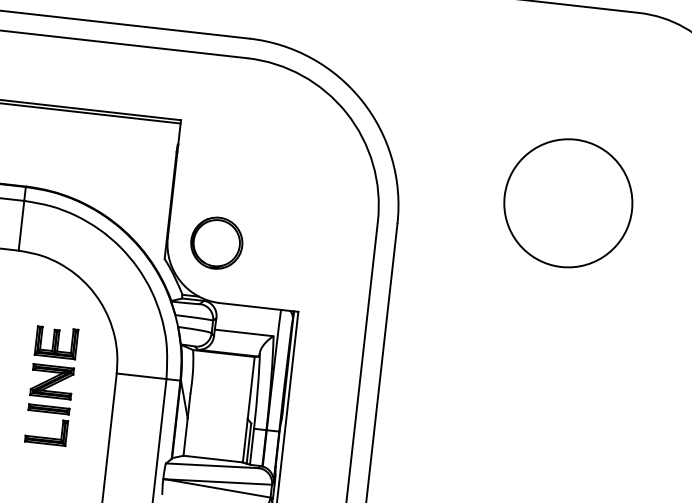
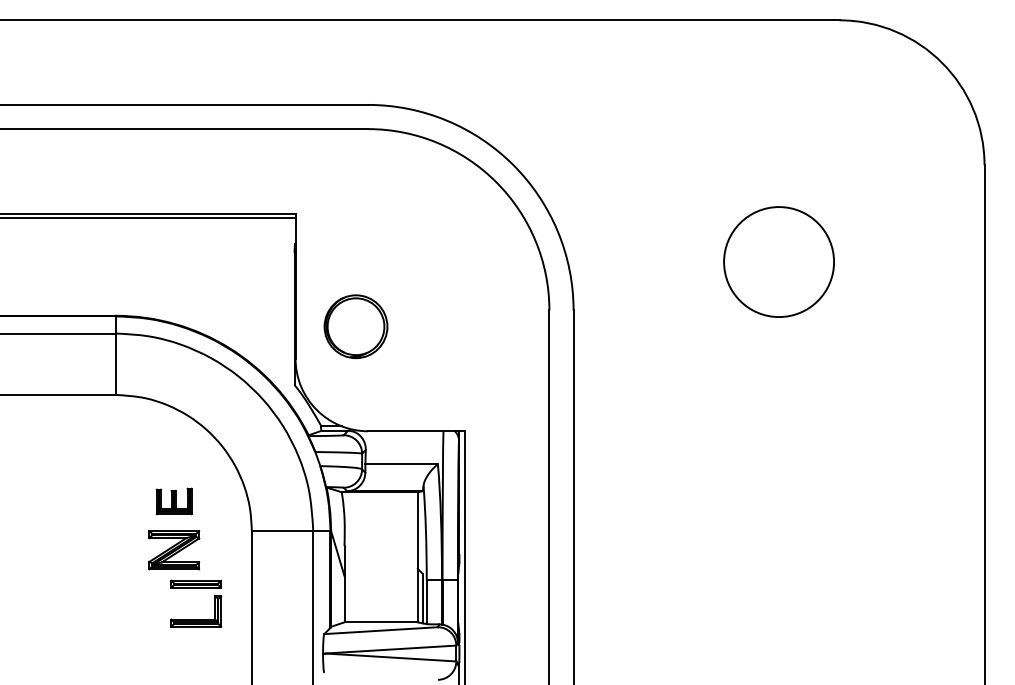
circle: (567, 202) -> (778, 261), size x0.7
part: (216, 242) -> (355, 326), moved
part: (56, 342) -> (174, 501), size x0.7
part: (48, 412) -> (196, 588), moved

